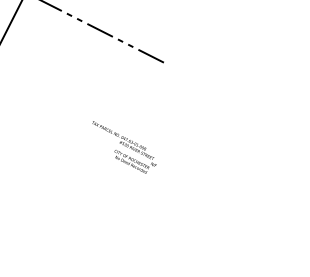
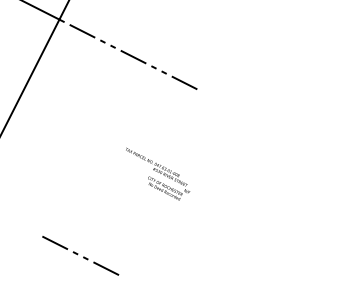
line: (46, 228) -> (79, 255), added

